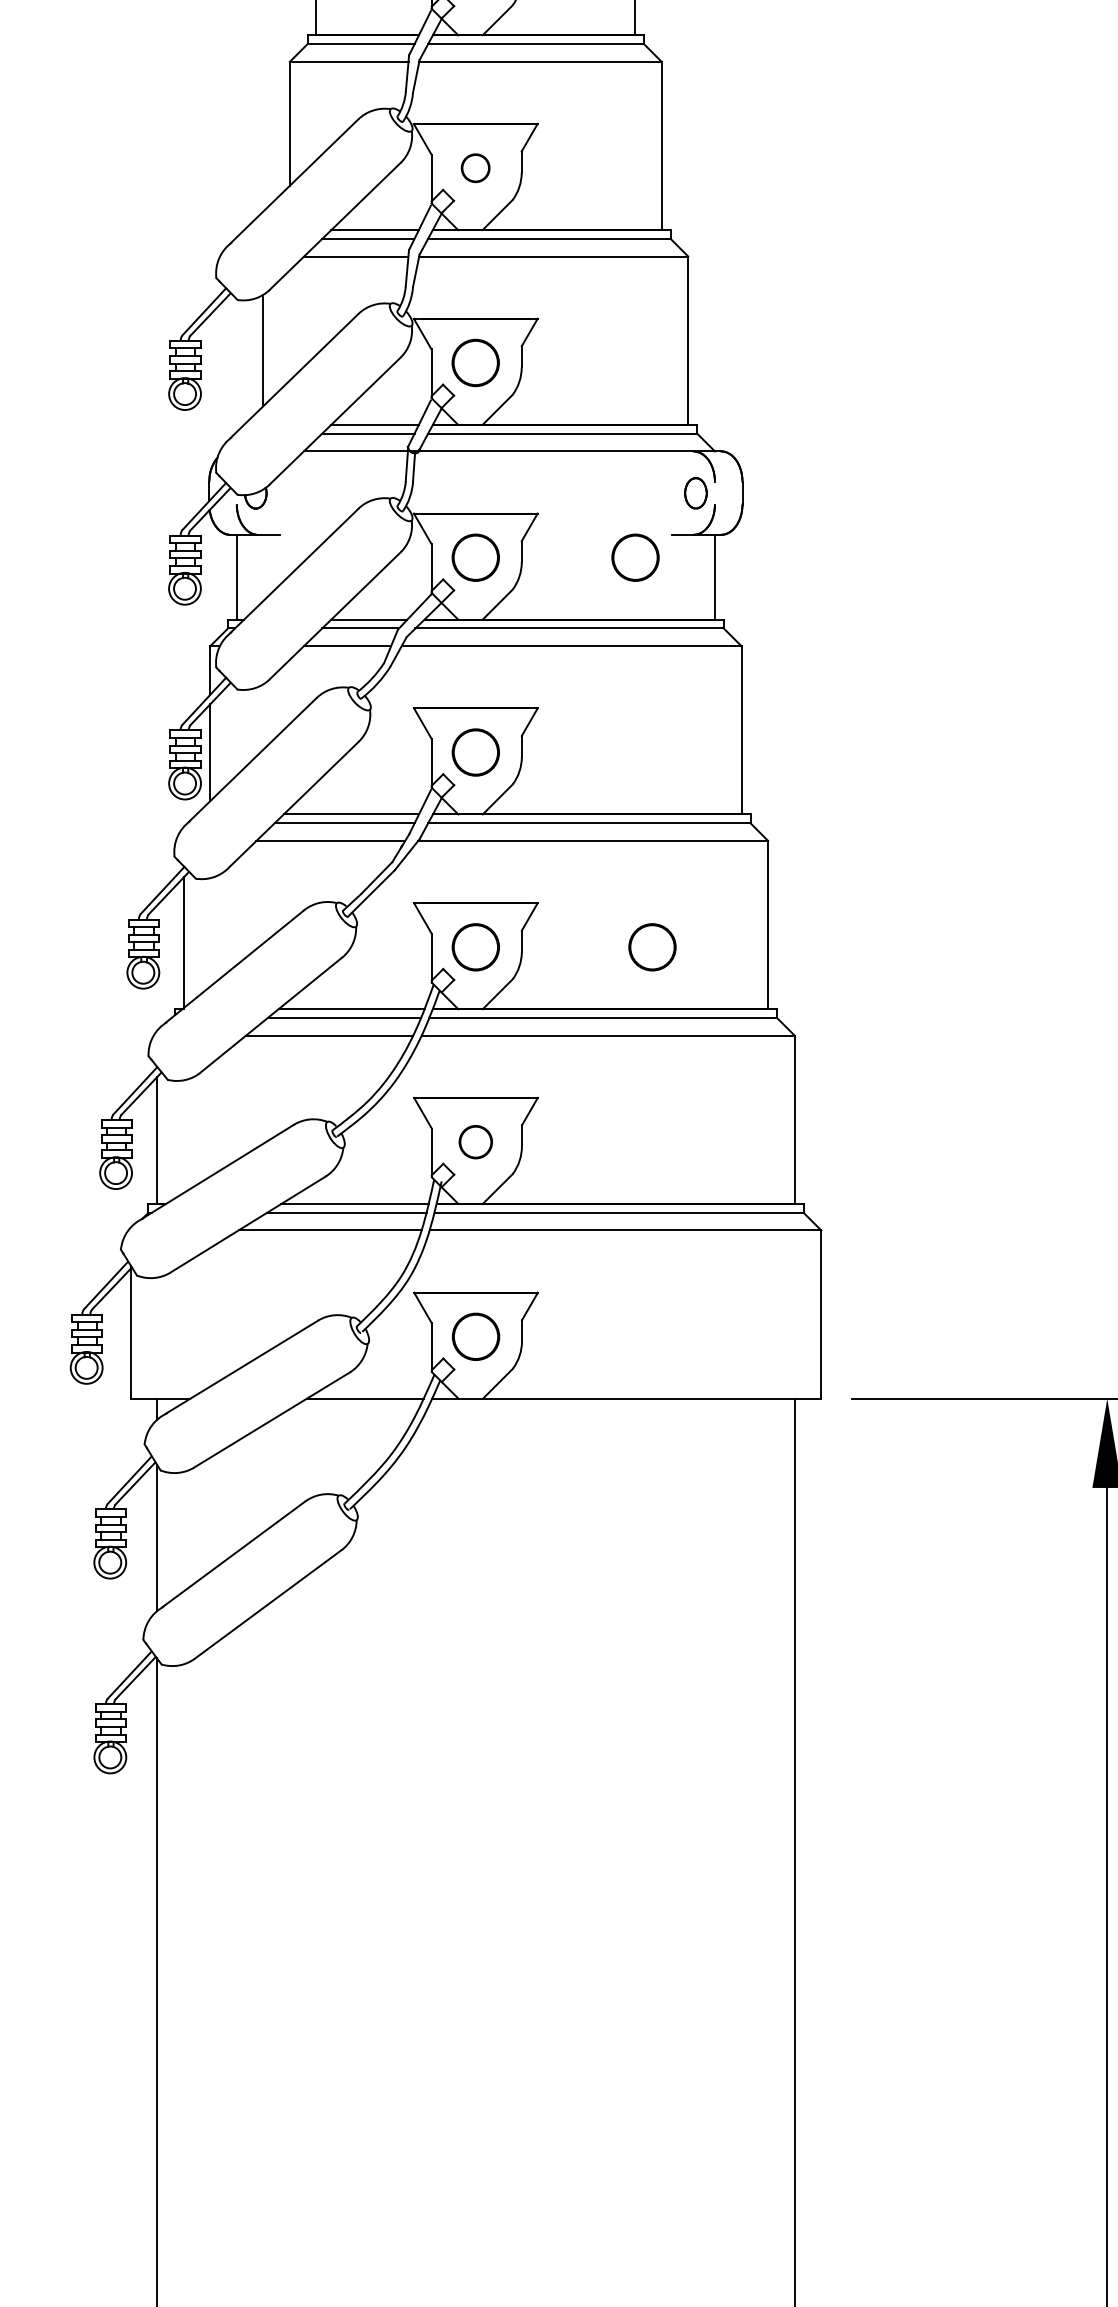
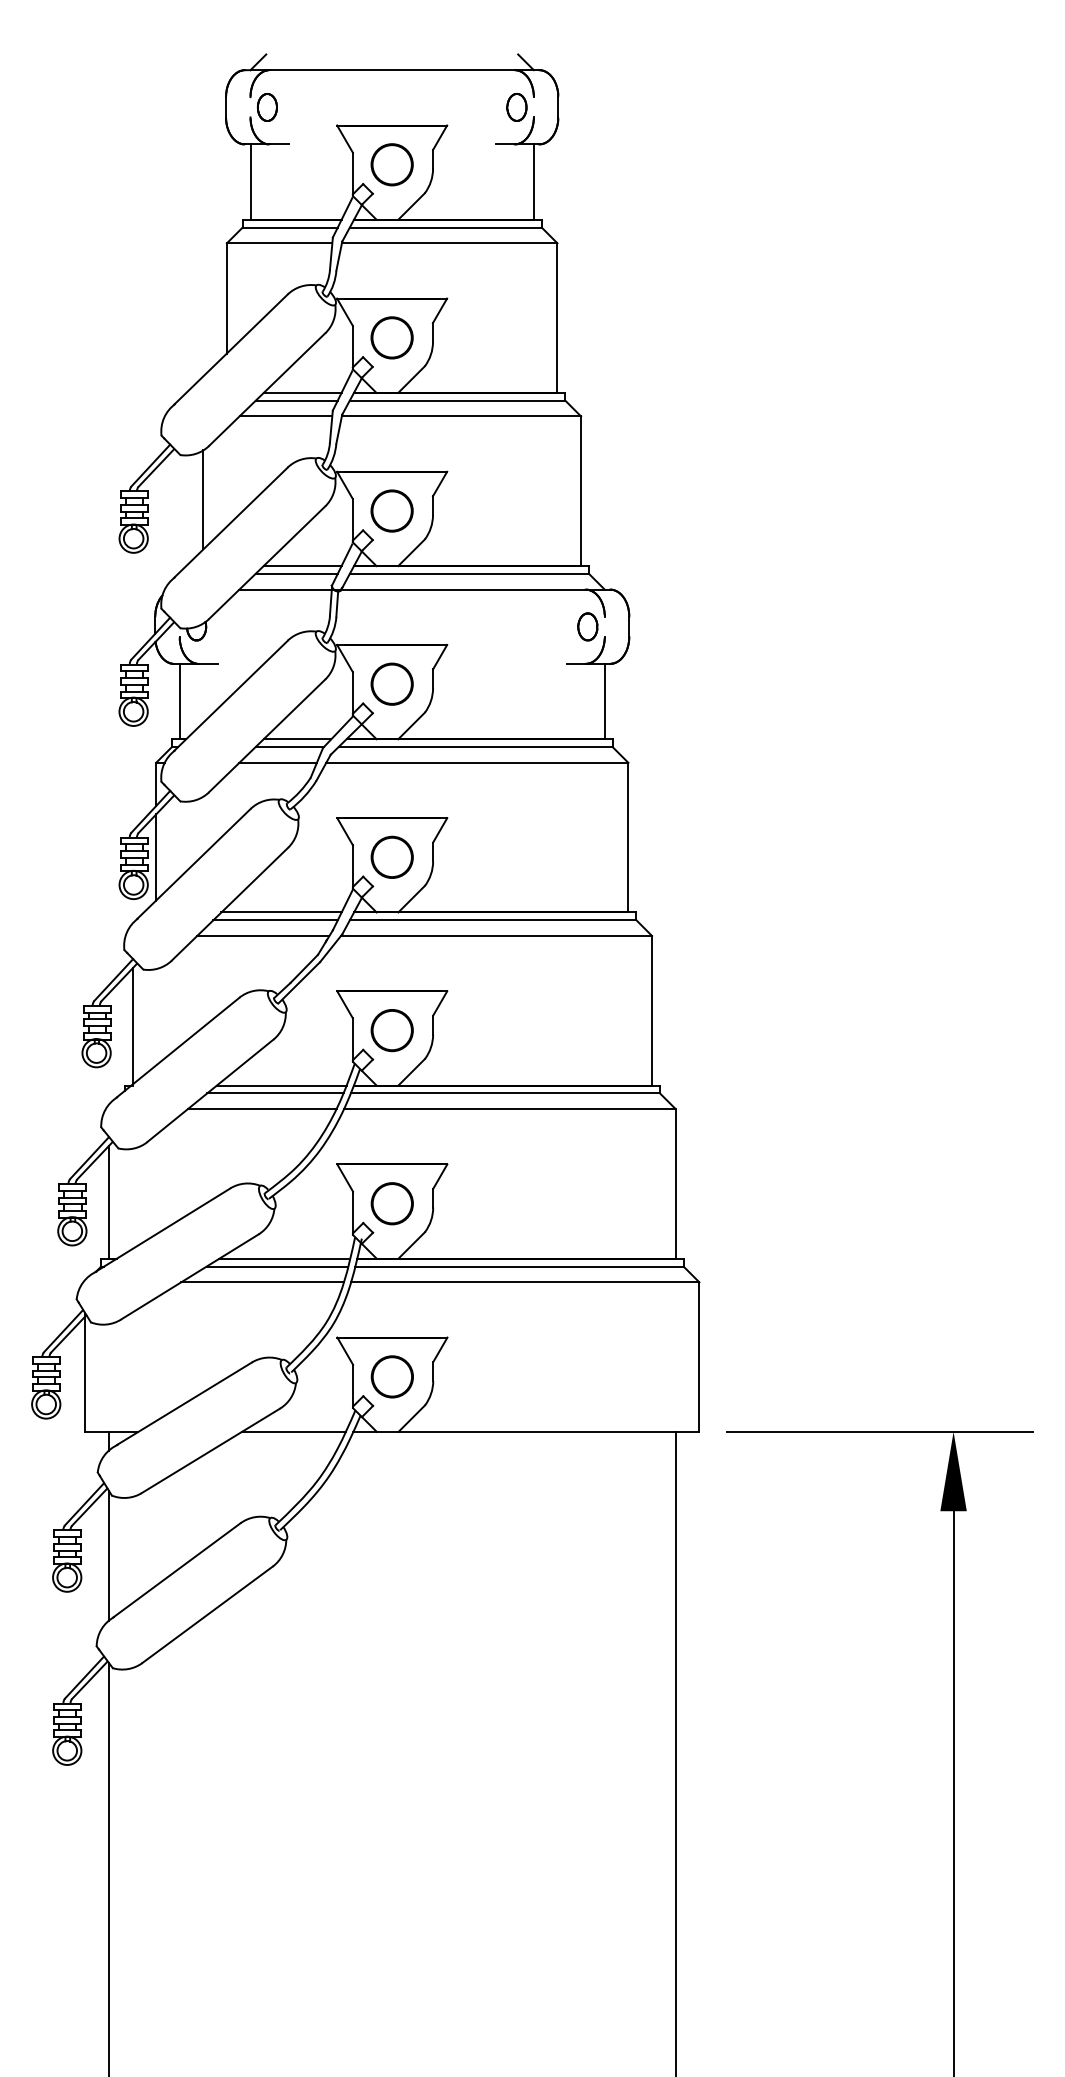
circle: (475, 167) -> (391, 337), size x1.67
circle: (634, 556) -> (533, 683), removed
part: (651, 947) -> (548, 1030), removed
circle: (475, 1141) -> (391, 1203), size x1.43

